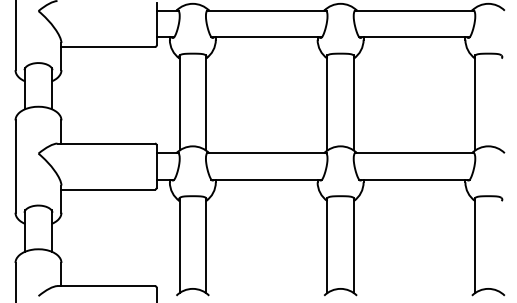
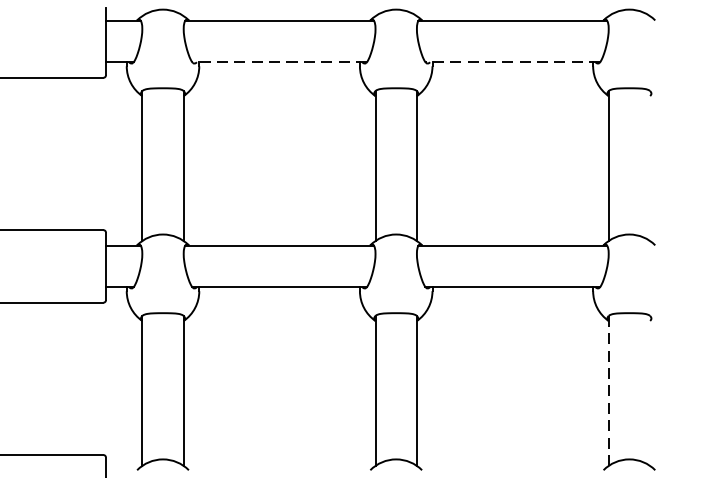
line: (266, 37) -> (279, 62), solid -> dashed
line: (414, 37) -> (512, 62), solid -> dashed
line: (475, 245) -> (609, 390), solid -> dashed

